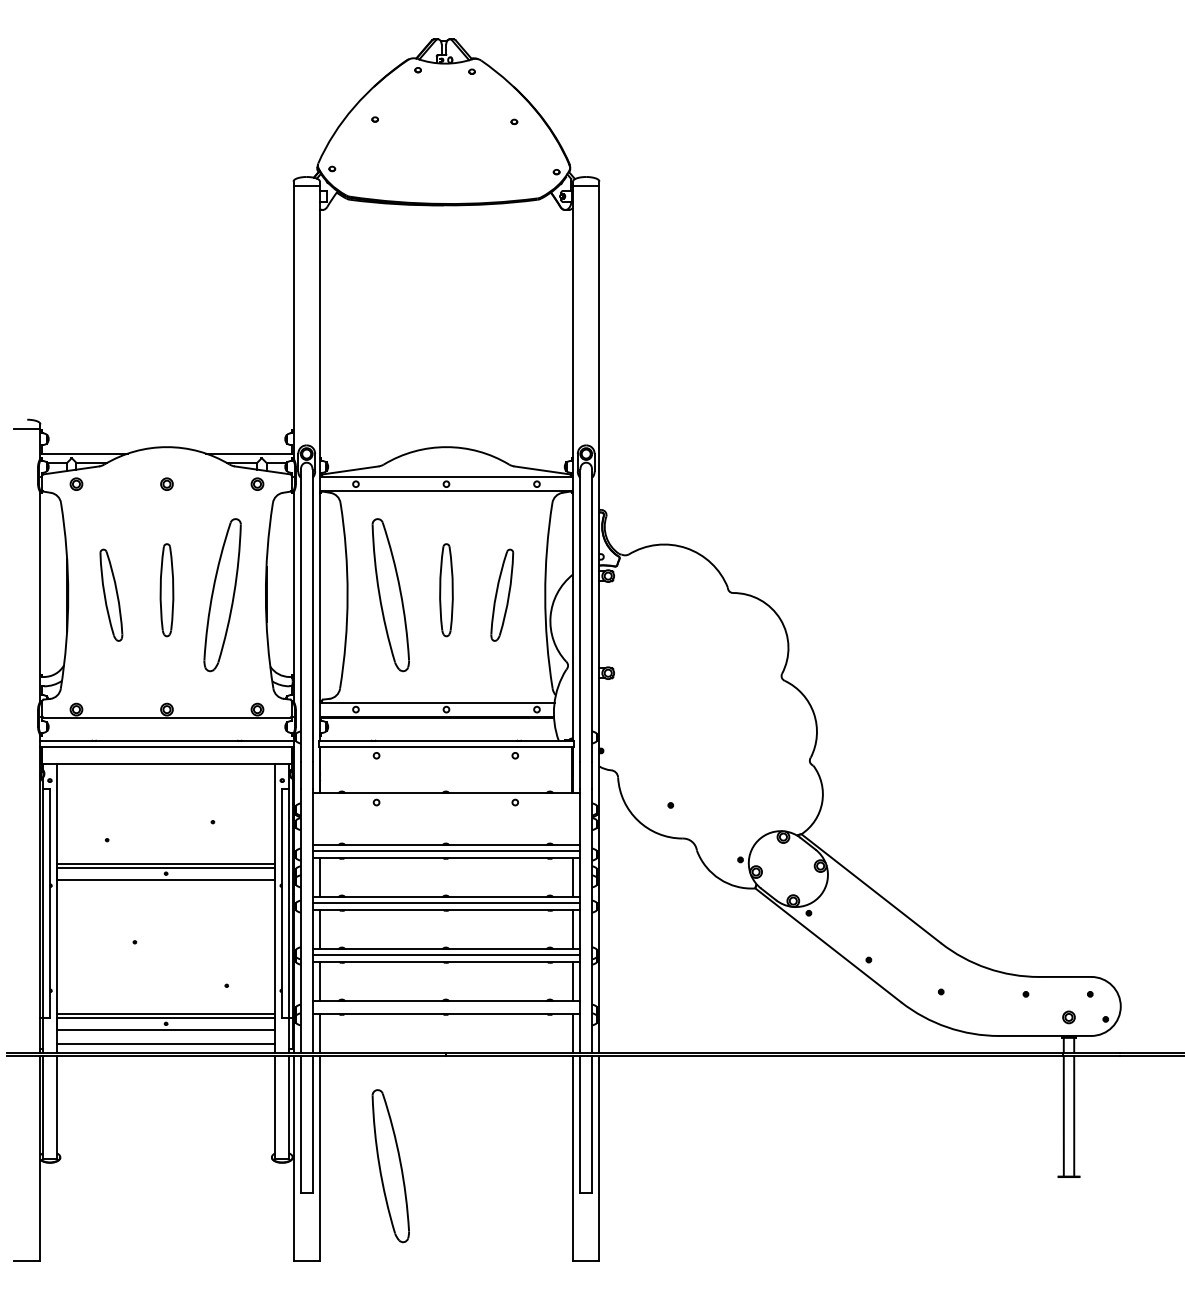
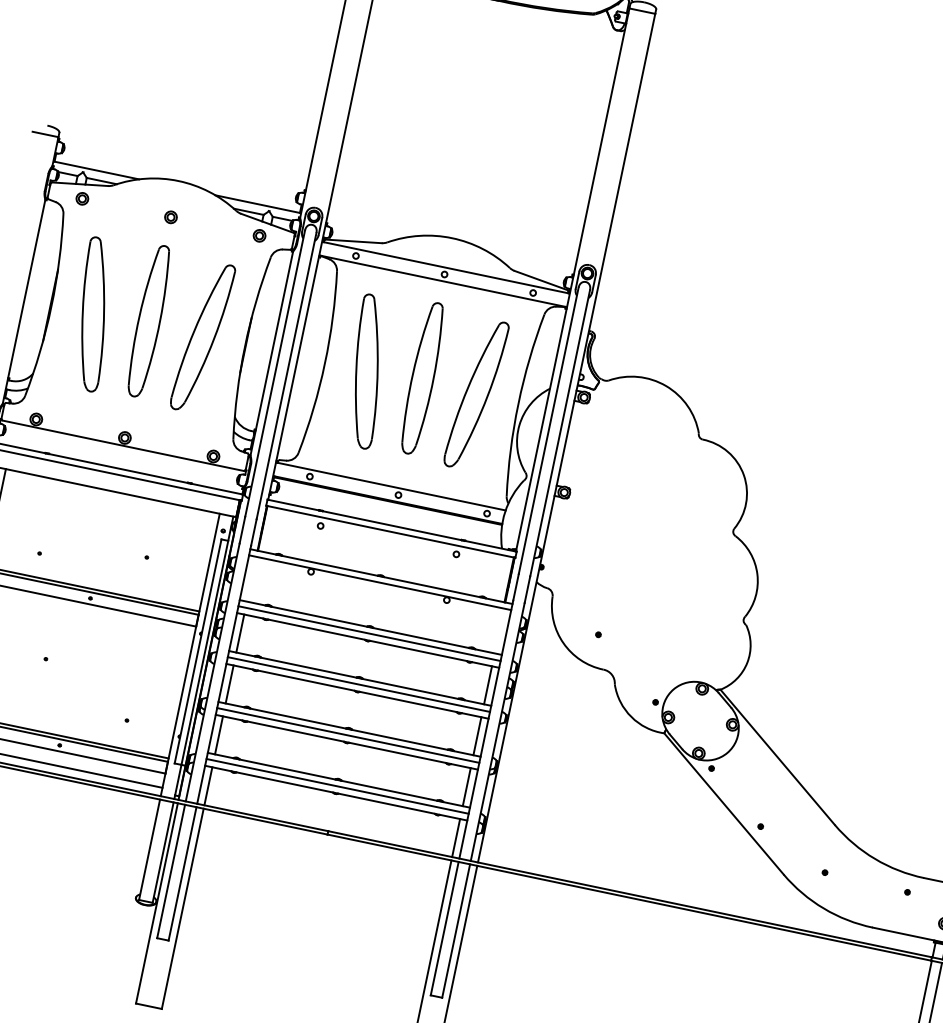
part: (166, 589) -> (148, 320), size x1.67
part: (446, 589) -> (423, 377), size x1.67
part: (111, 595) -> (93, 314), size x1.67
part: (502, 595) -> (476, 394), size x1.67
line: (446, 799) -> (380, 583), added
line: (446, 1007) -> (337, 786), added
part: (390, 1166) -> (250, 930), removed

